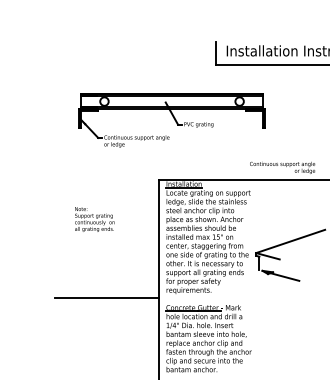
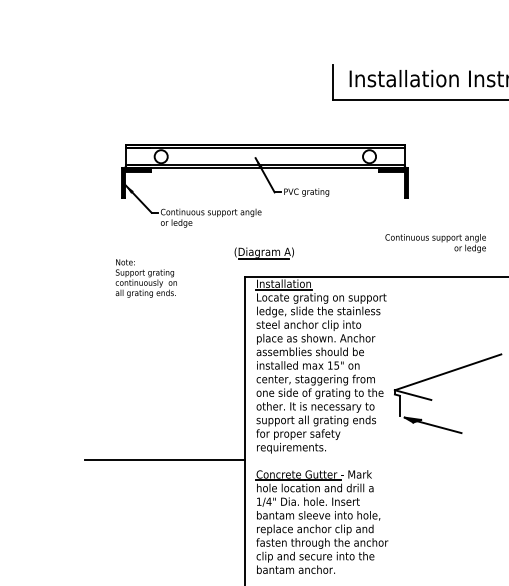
part: (171, 164) -> (264, 253), added
text: (282, 167) -> (435, 242), moved
text: (94, 219) -> (145, 278), moved

